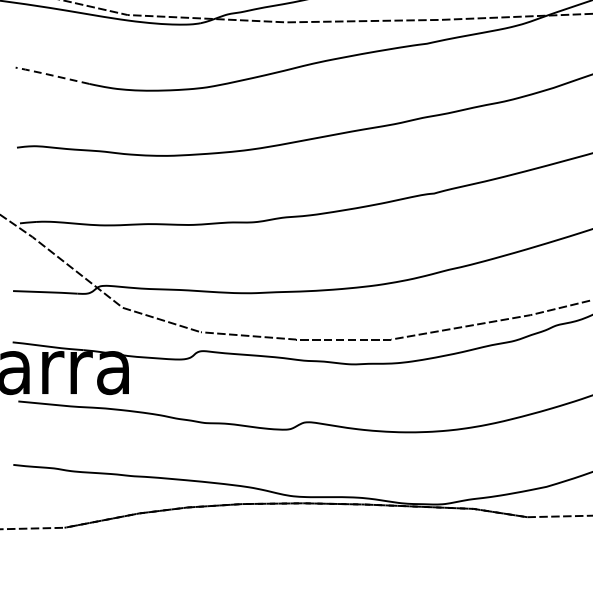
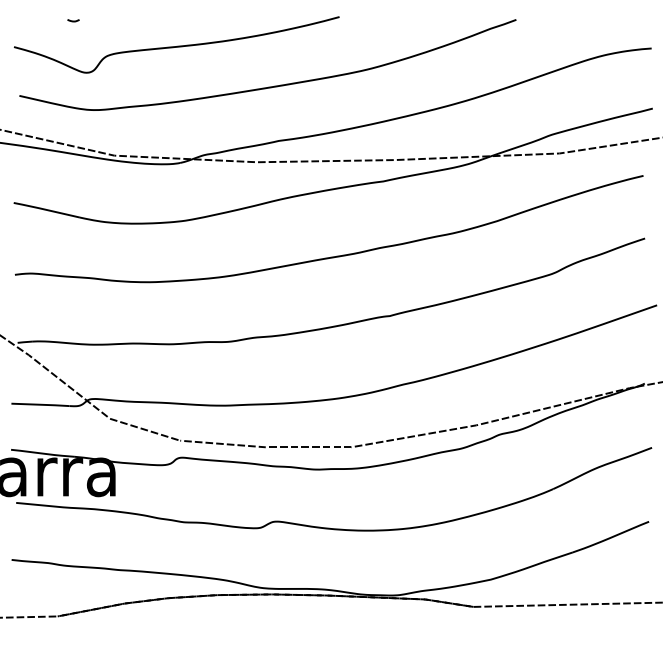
line: (50, 74) -> (45, 209), dashed -> solid

